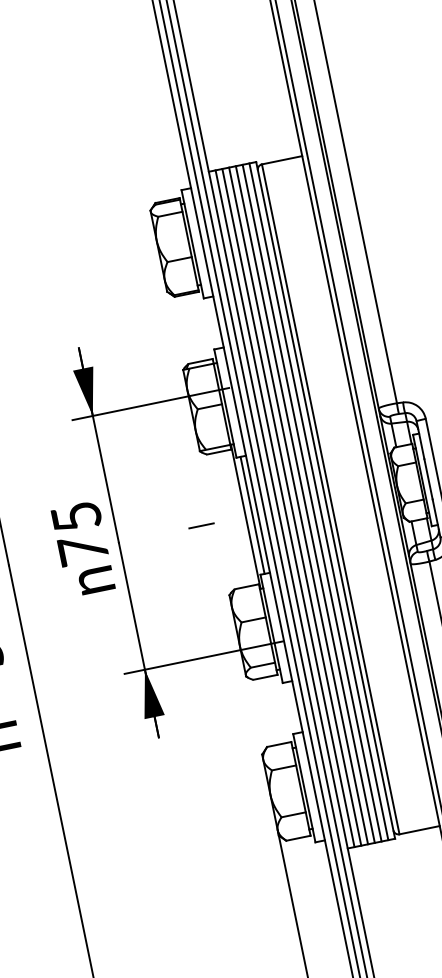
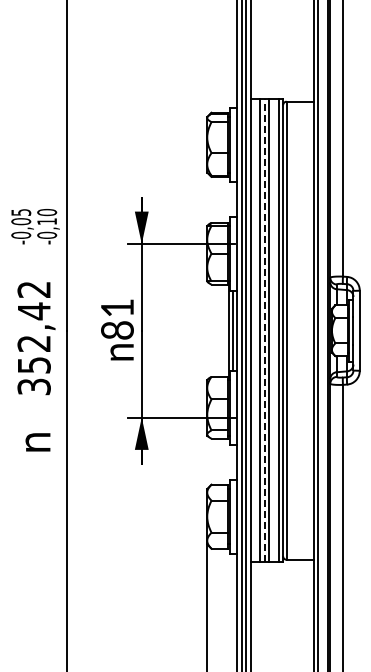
line: (311, 502) -> (273, 330), removed
line: (298, 505) -> (264, 330), solid -> dashed
line: (285, 508) -> (255, 330), removed
line: (200, 525) -> (197, 330), removed
text: (80, 533) -> (117, 319), 75 -> 81

